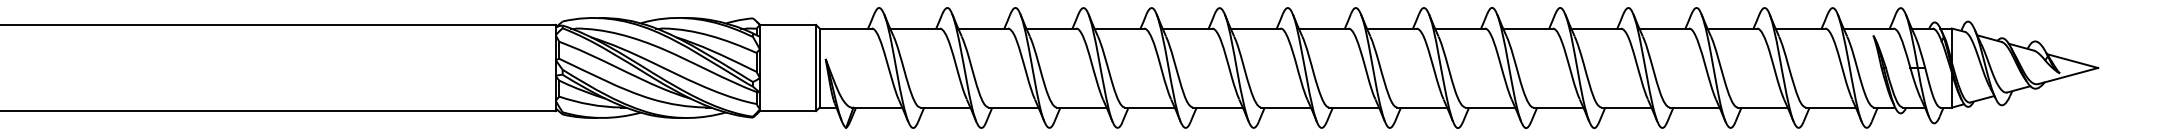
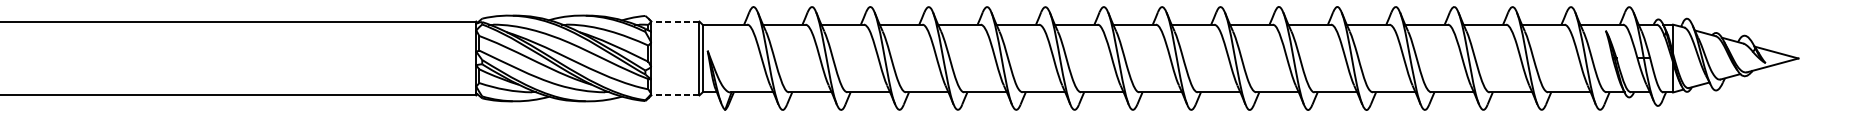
line: (787, 24) -> (674, 21), solid -> dashed
line: (787, 111) -> (674, 95), solid -> dashed

